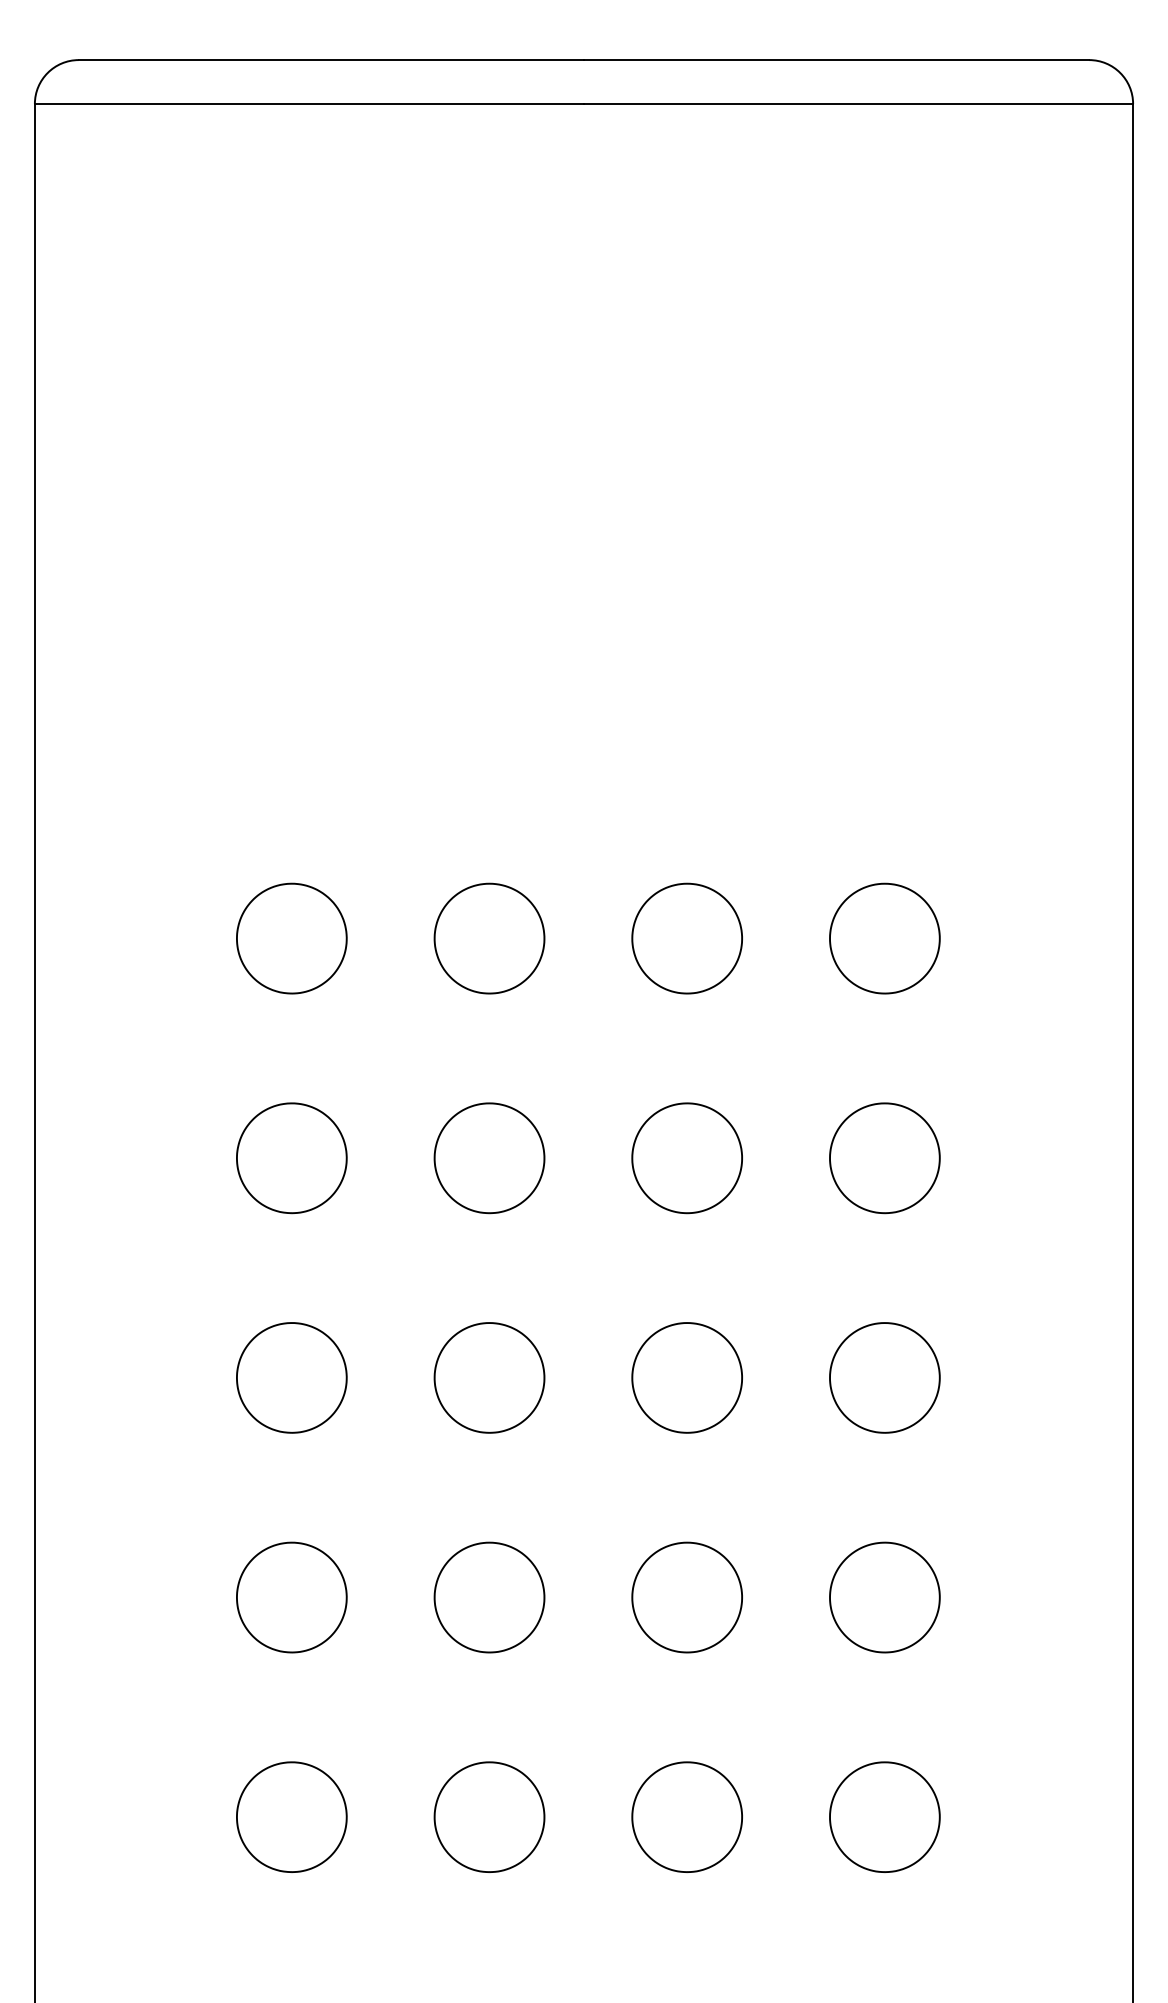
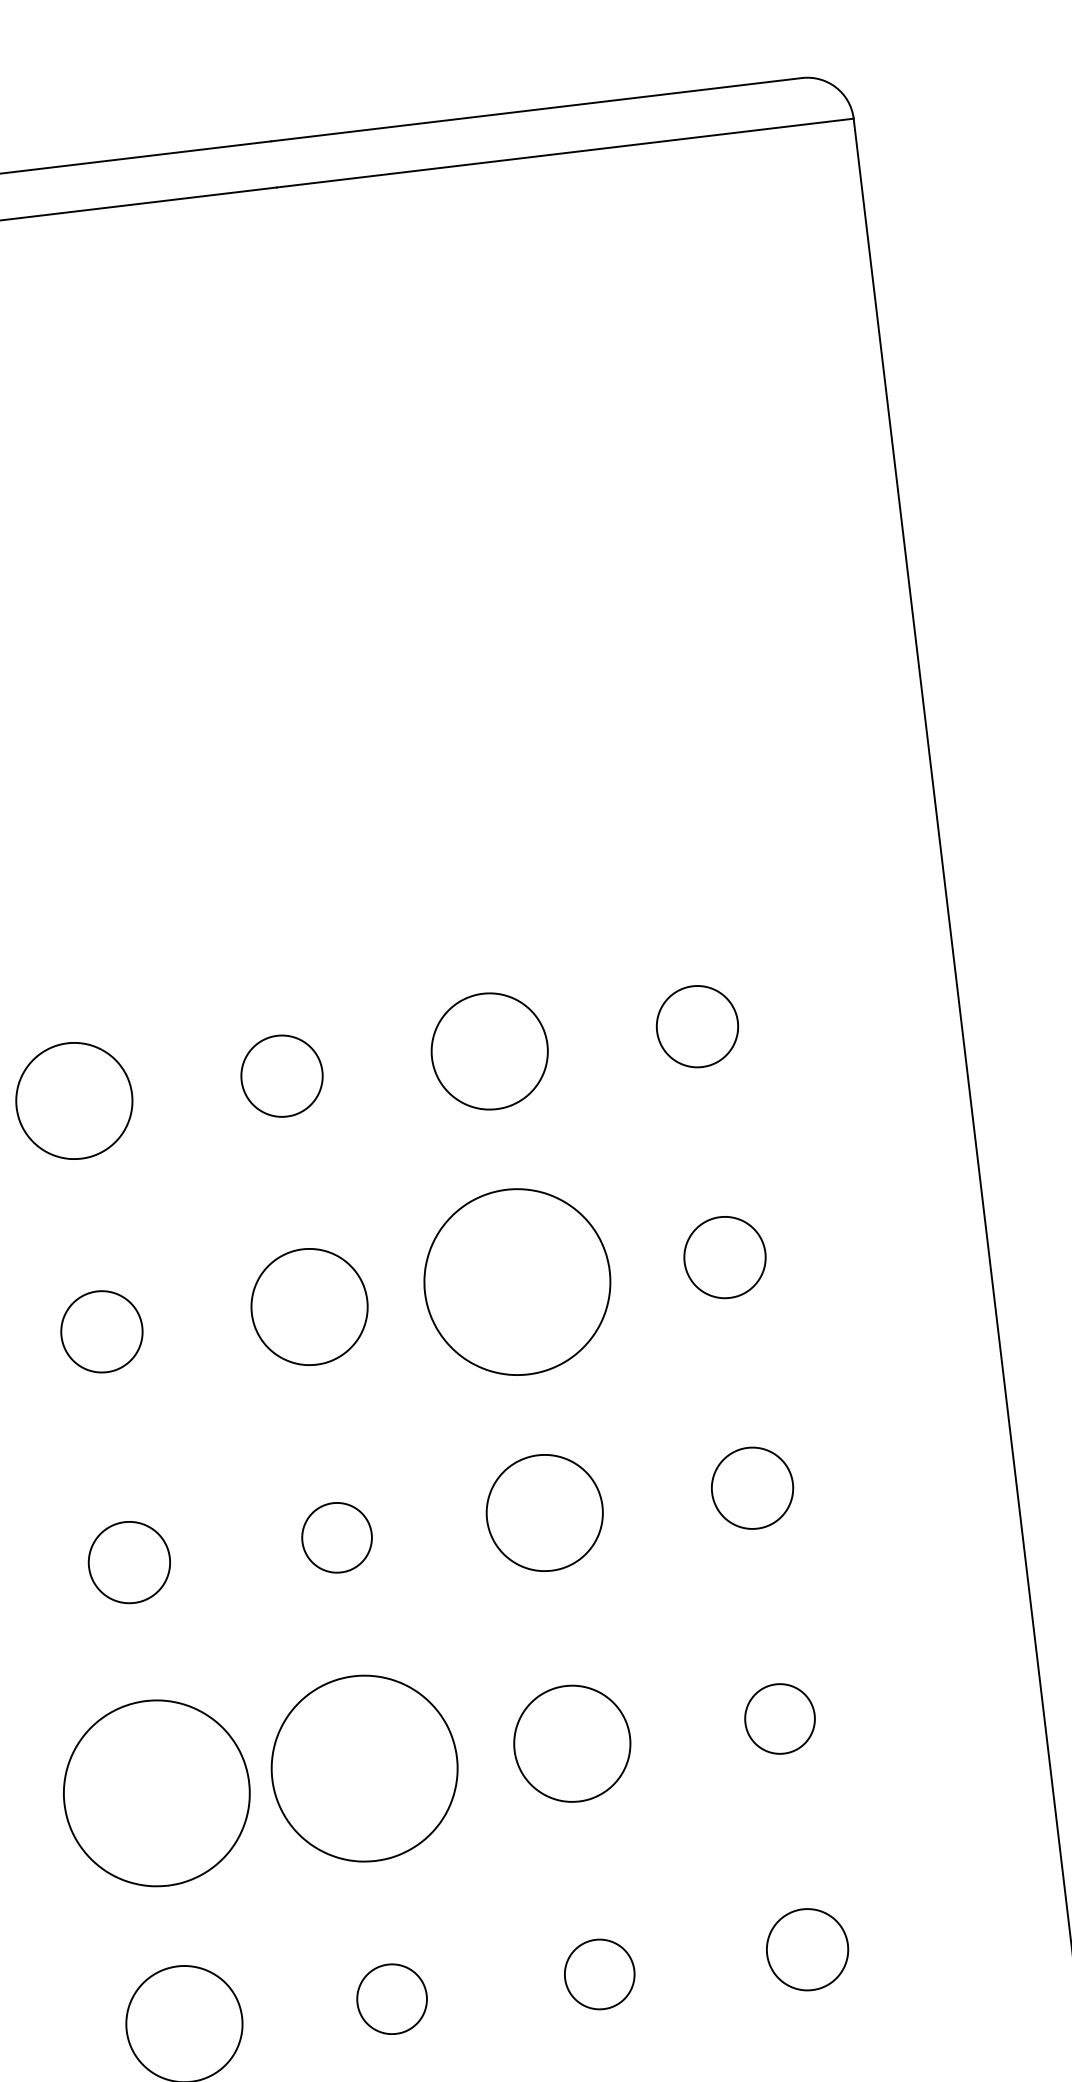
part: (489, 938) -> (282, 1076), size x0.7
part: (884, 938) -> (697, 1026), size x0.7
part: (291, 1158) -> (101, 1332), size x0.7
part: (686, 1158) -> (516, 1282), size x1.6
part: (884, 1158) -> (724, 1257), size x0.7
part: (291, 1377) -> (128, 1562), size x0.7
part: (489, 1377) -> (337, 1537), size x0.6
part: (884, 1377) -> (752, 1487), size x0.7
part: (291, 1597) -> (156, 1793), size x1.6
part: (489, 1597) -> (364, 1768), size x1.6
part: (884, 1597) -> (779, 1718), size x0.6
part: (489, 1816) -> (392, 1998), size x0.6
part: (686, 1816) -> (598, 1973), size x0.6
part: (884, 1816) -> (807, 1949), size x0.7

